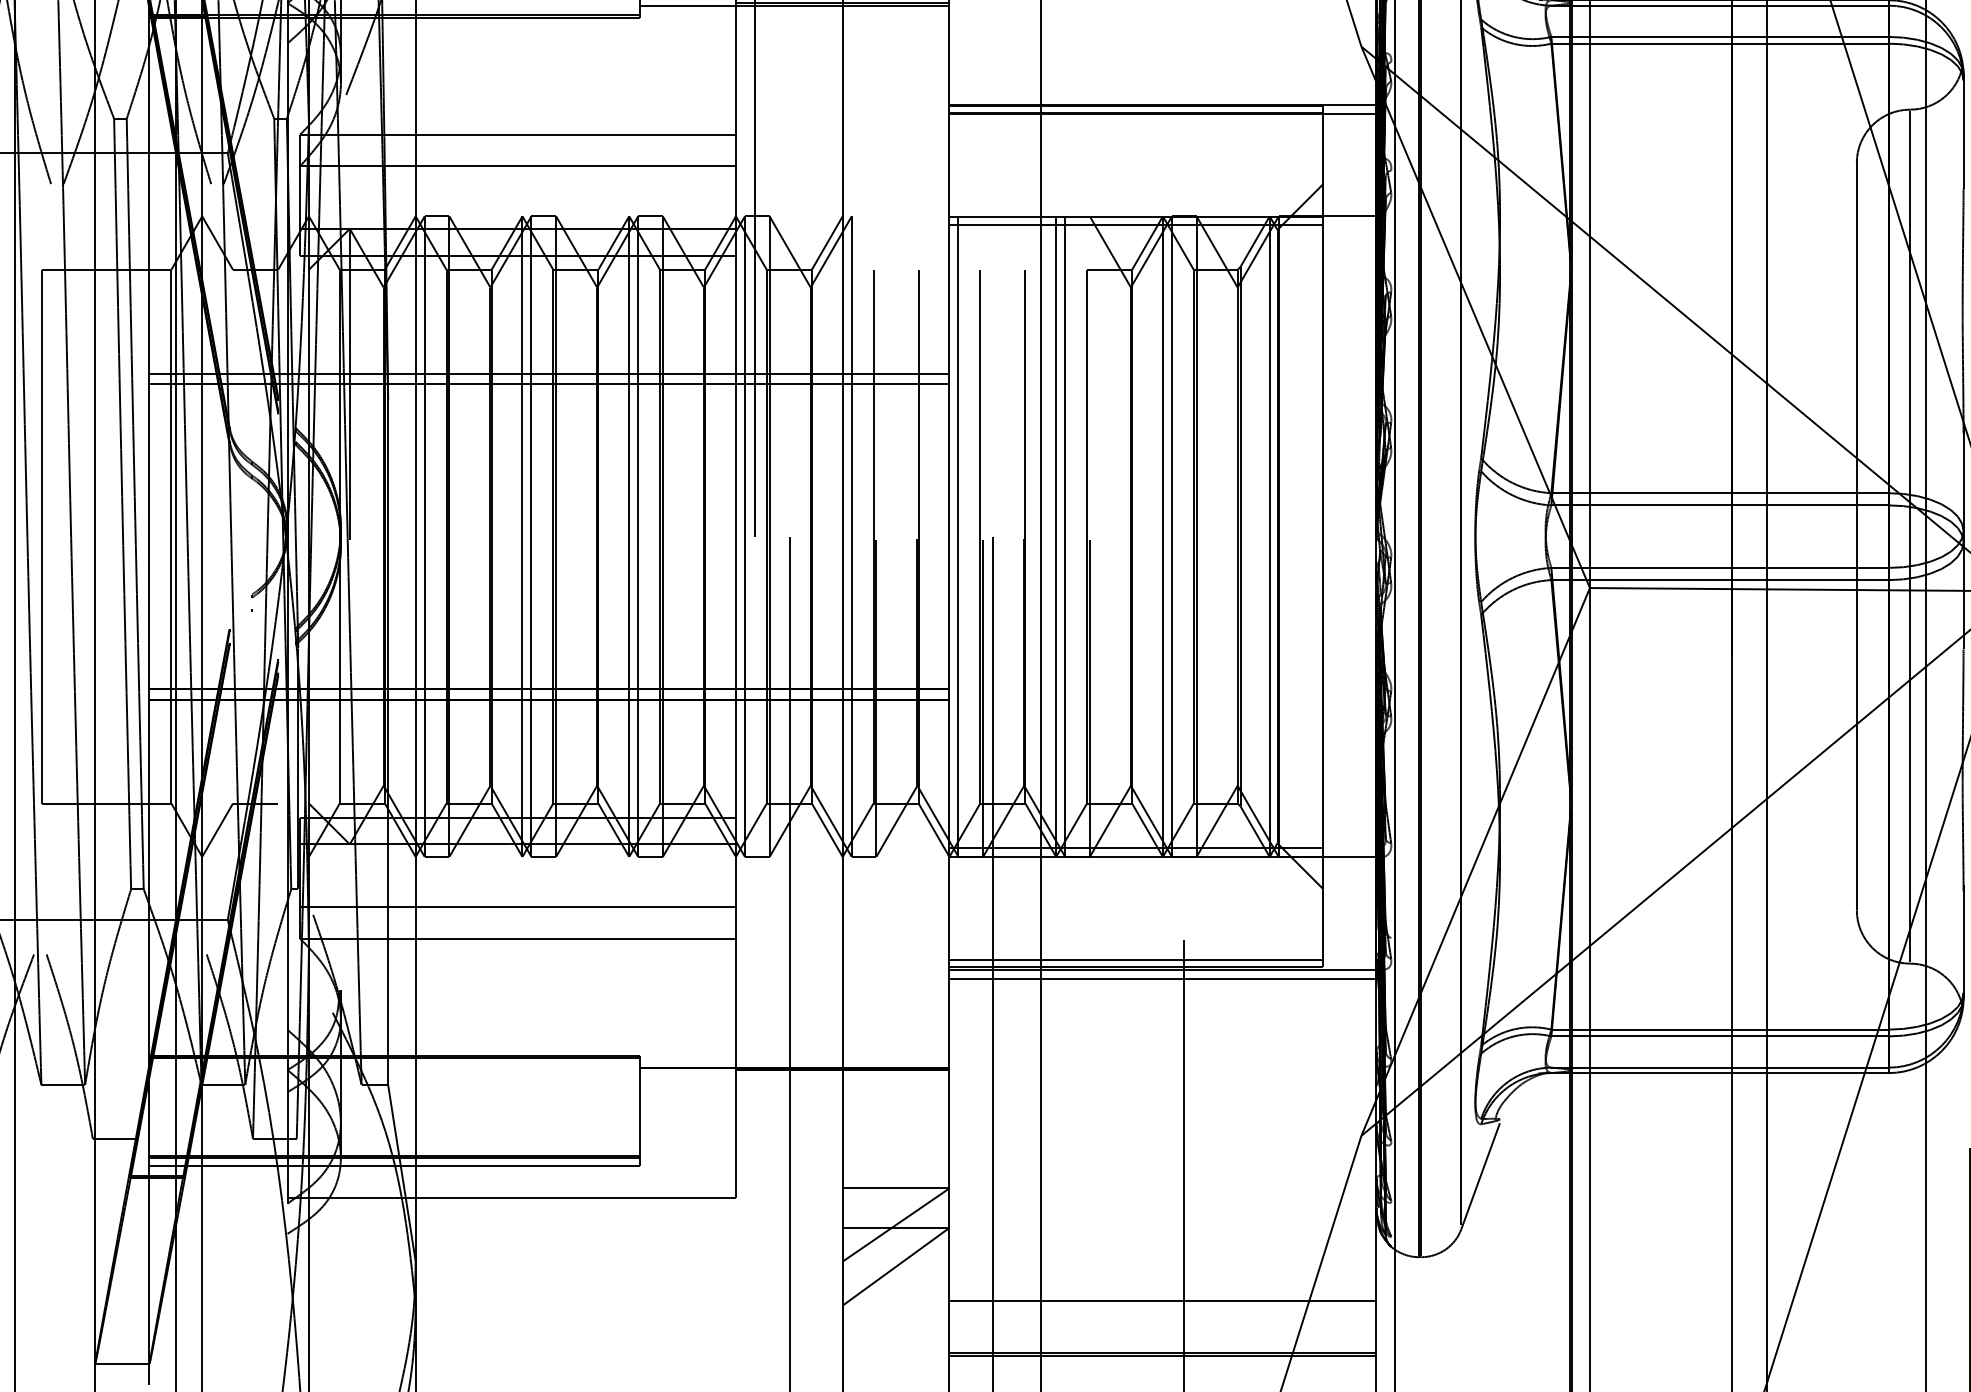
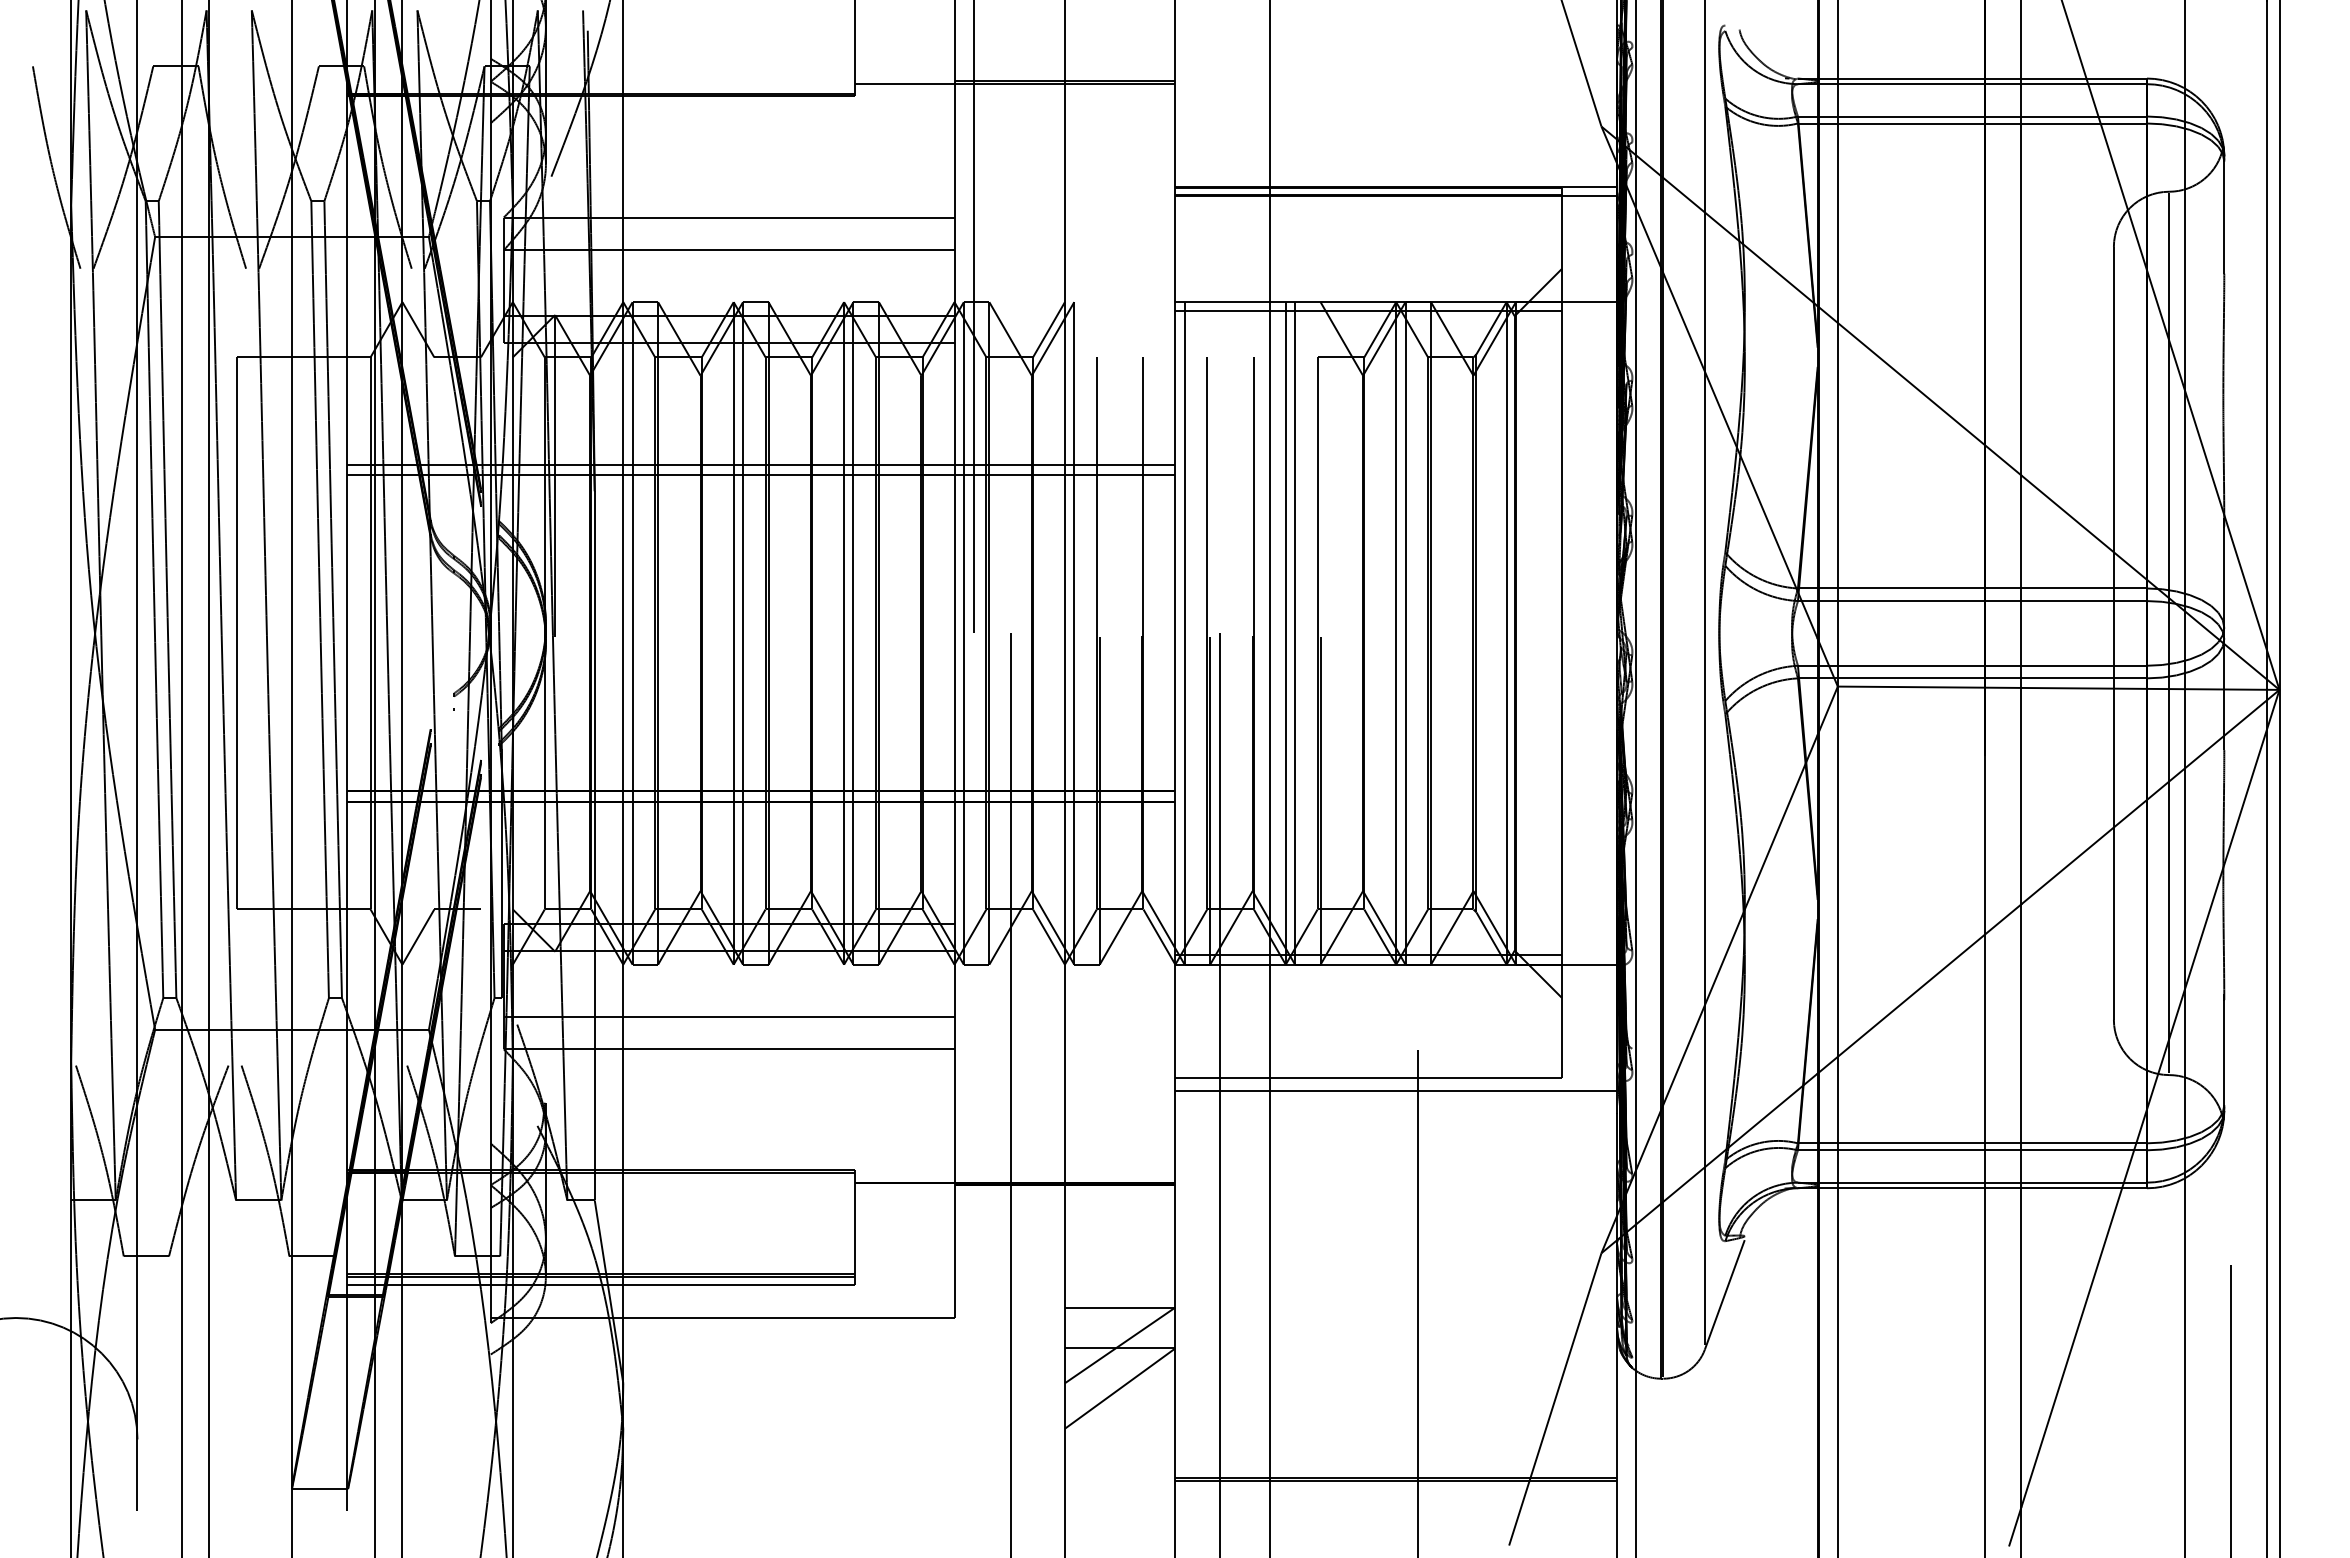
line: (1136, 960) -> (1368, 1071), removed
line: (1163, 969) -> (1396, 1081), removed
line: (1163, 1300) -> (1396, 1423), removed

